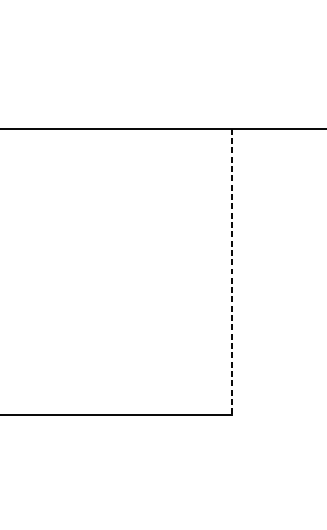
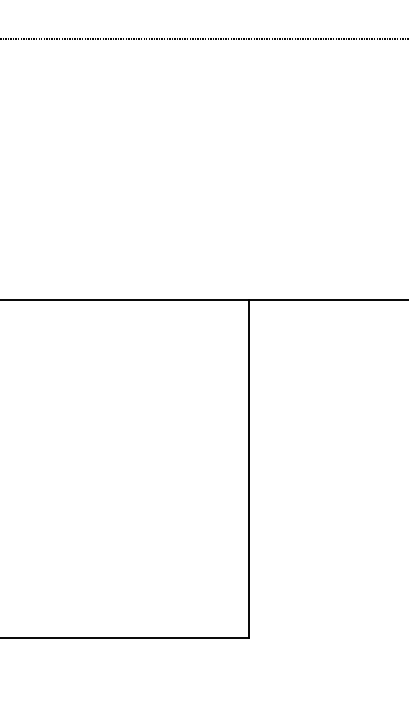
line: (231, 272) -> (248, 469), dashed -> solid

